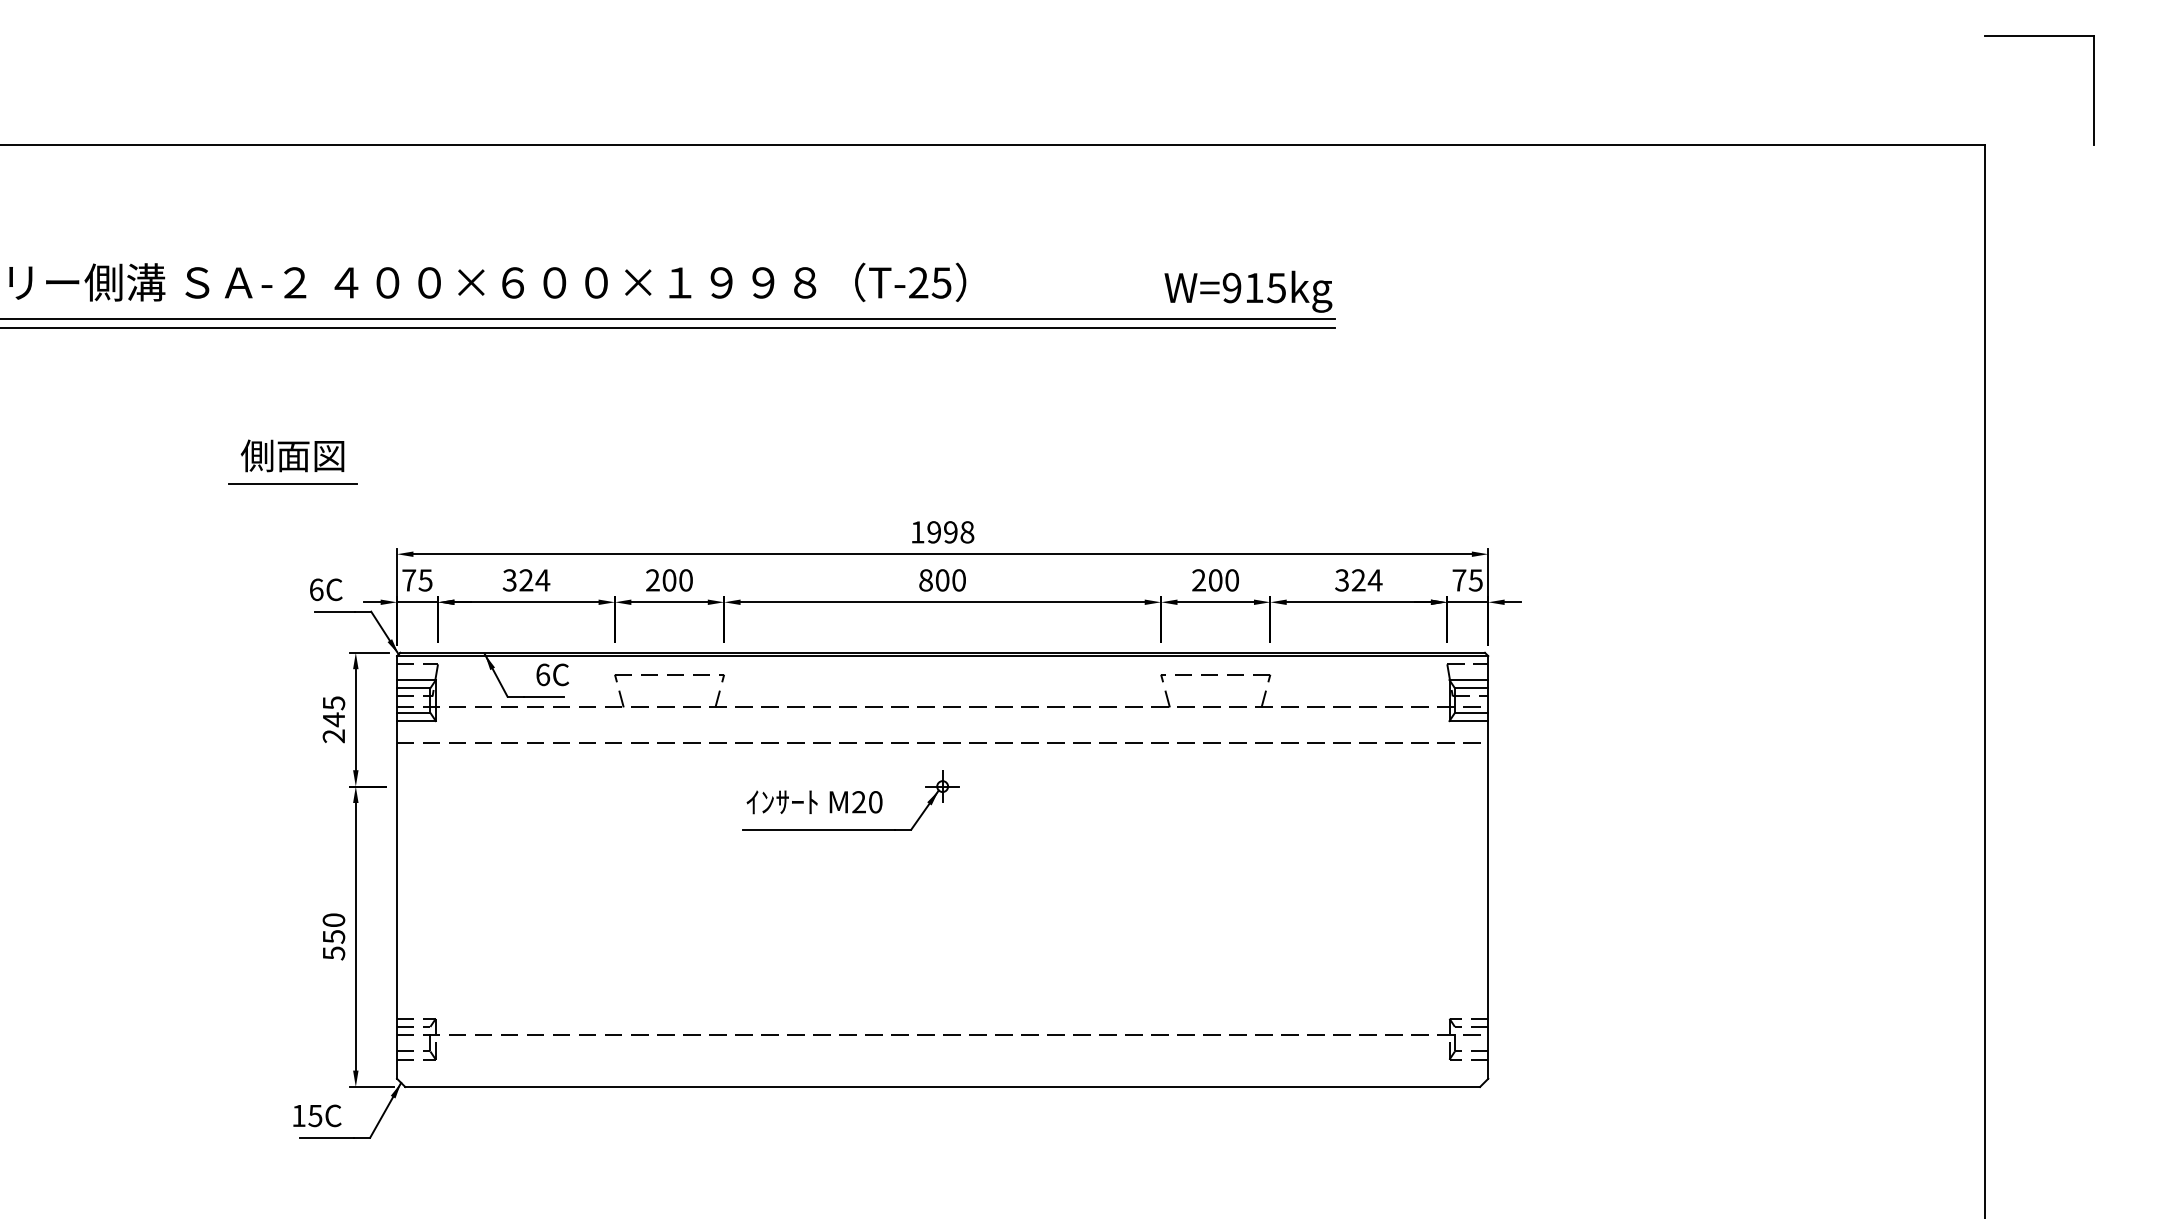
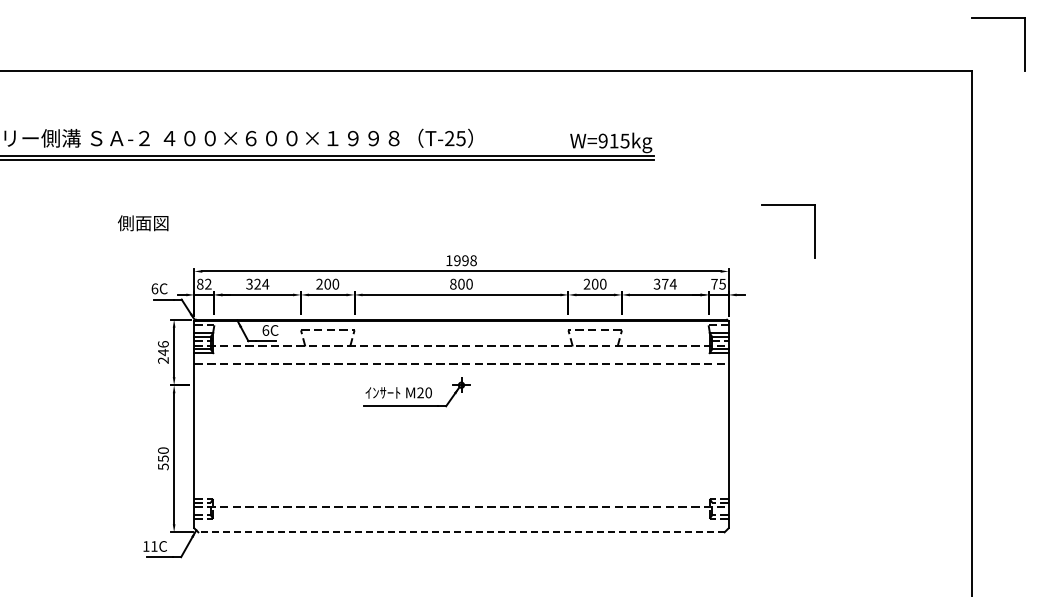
part: (1610, 419) -> (788, 205), added
line: (291, 484) -> (142, 237), removed
text: (417, 578) -> (204, 283), 75 -> 82
text: (1359, 578) -> (665, 283), 324 -> 374
text: (334, 703) -> (163, 344), 245 -> 246
line: (942, 1087) -> (461, 532), solid -> dashed
text: (315, 1115) -> (154, 546), 15C -> 11C

